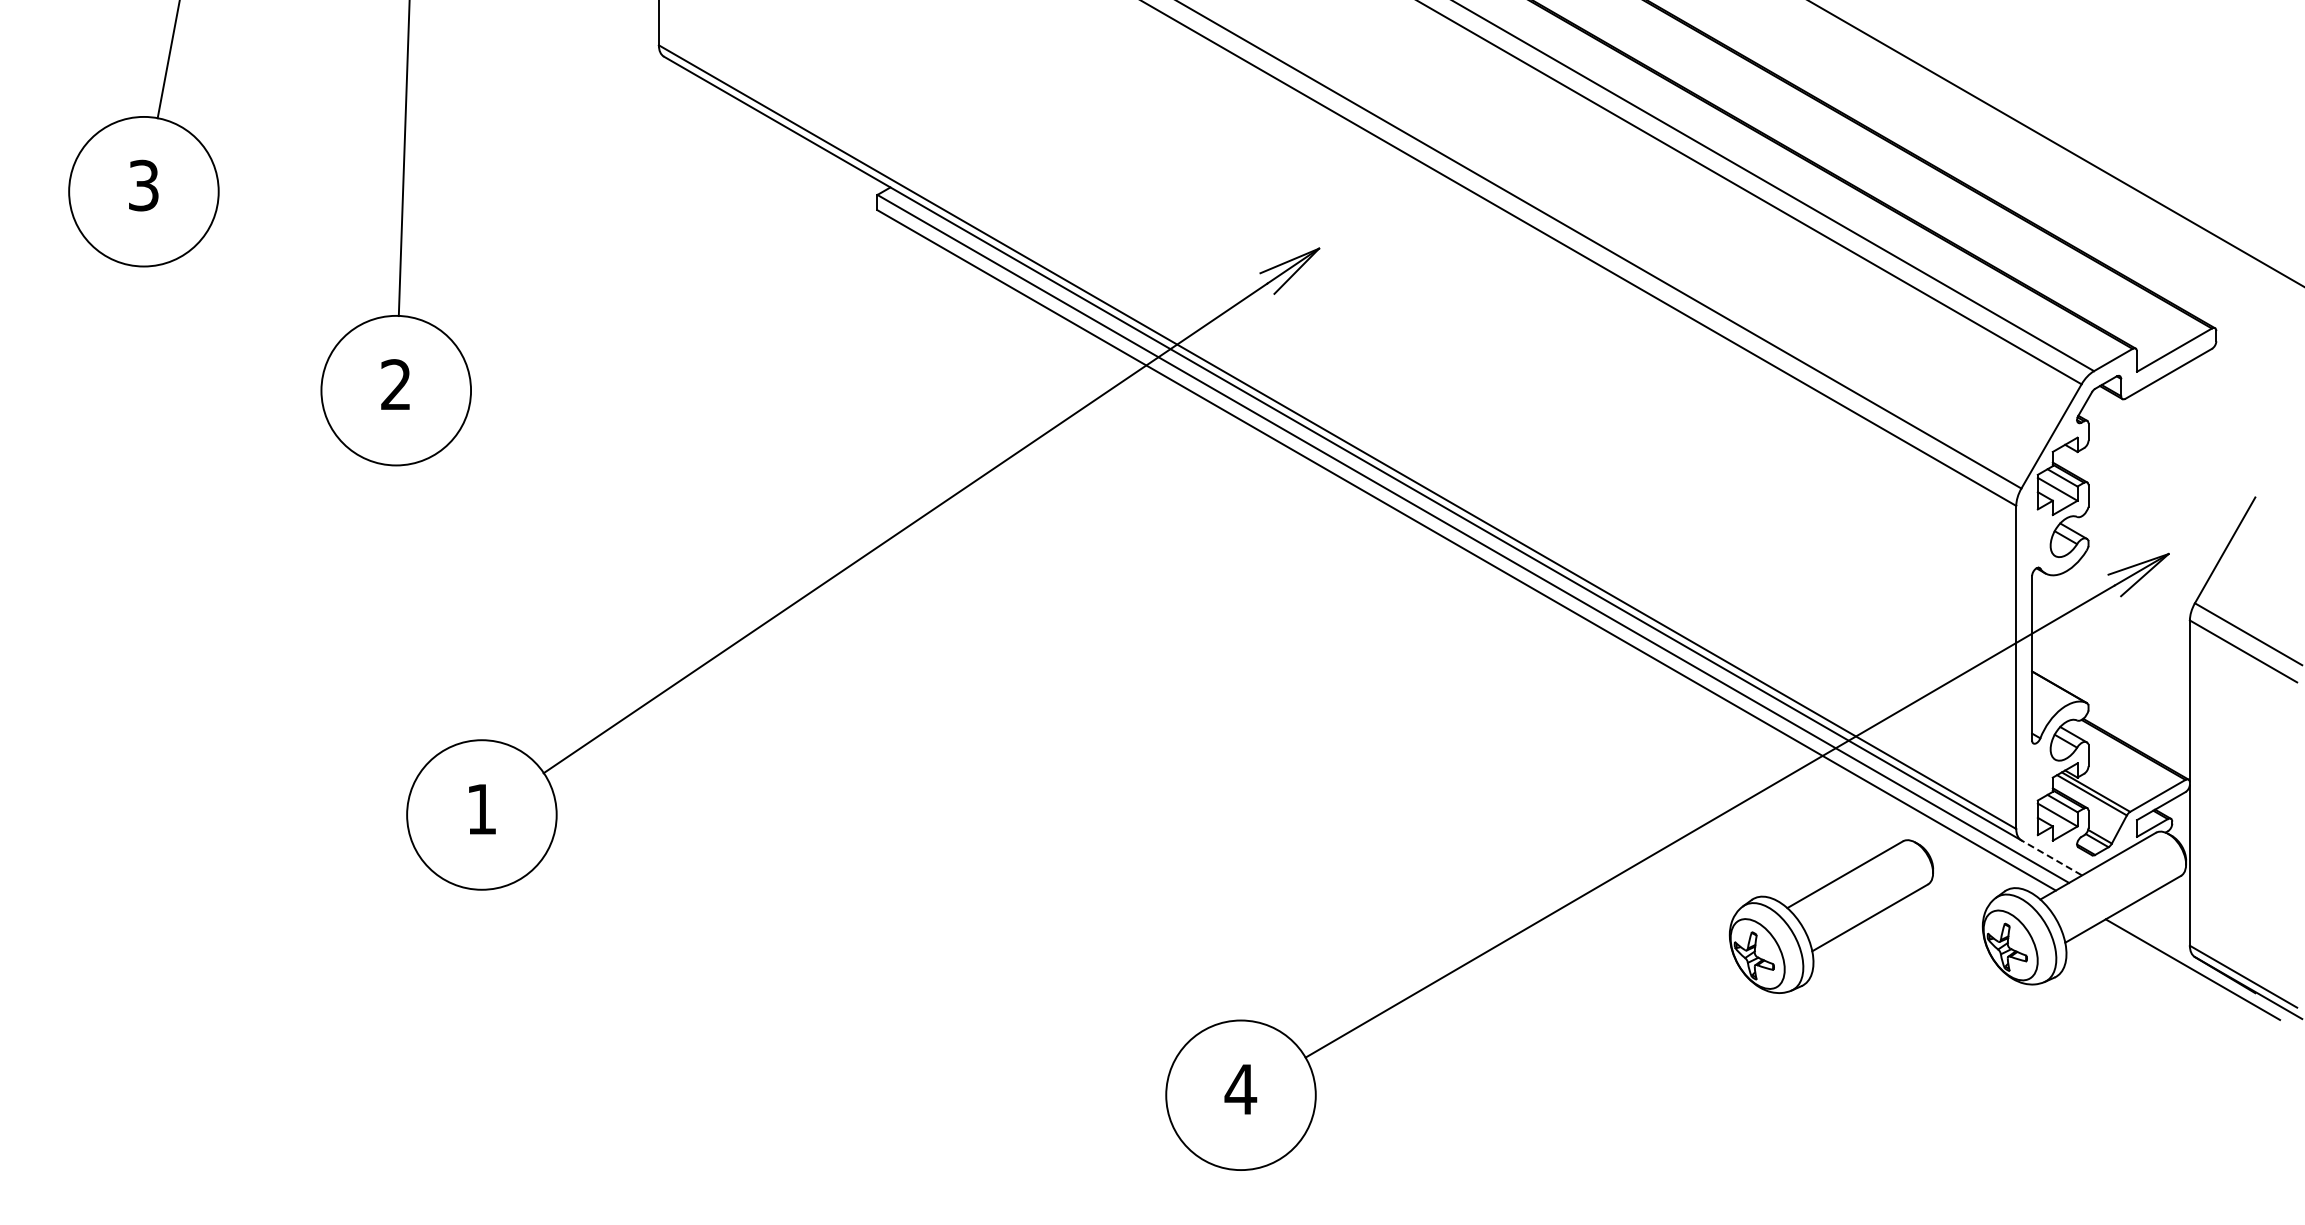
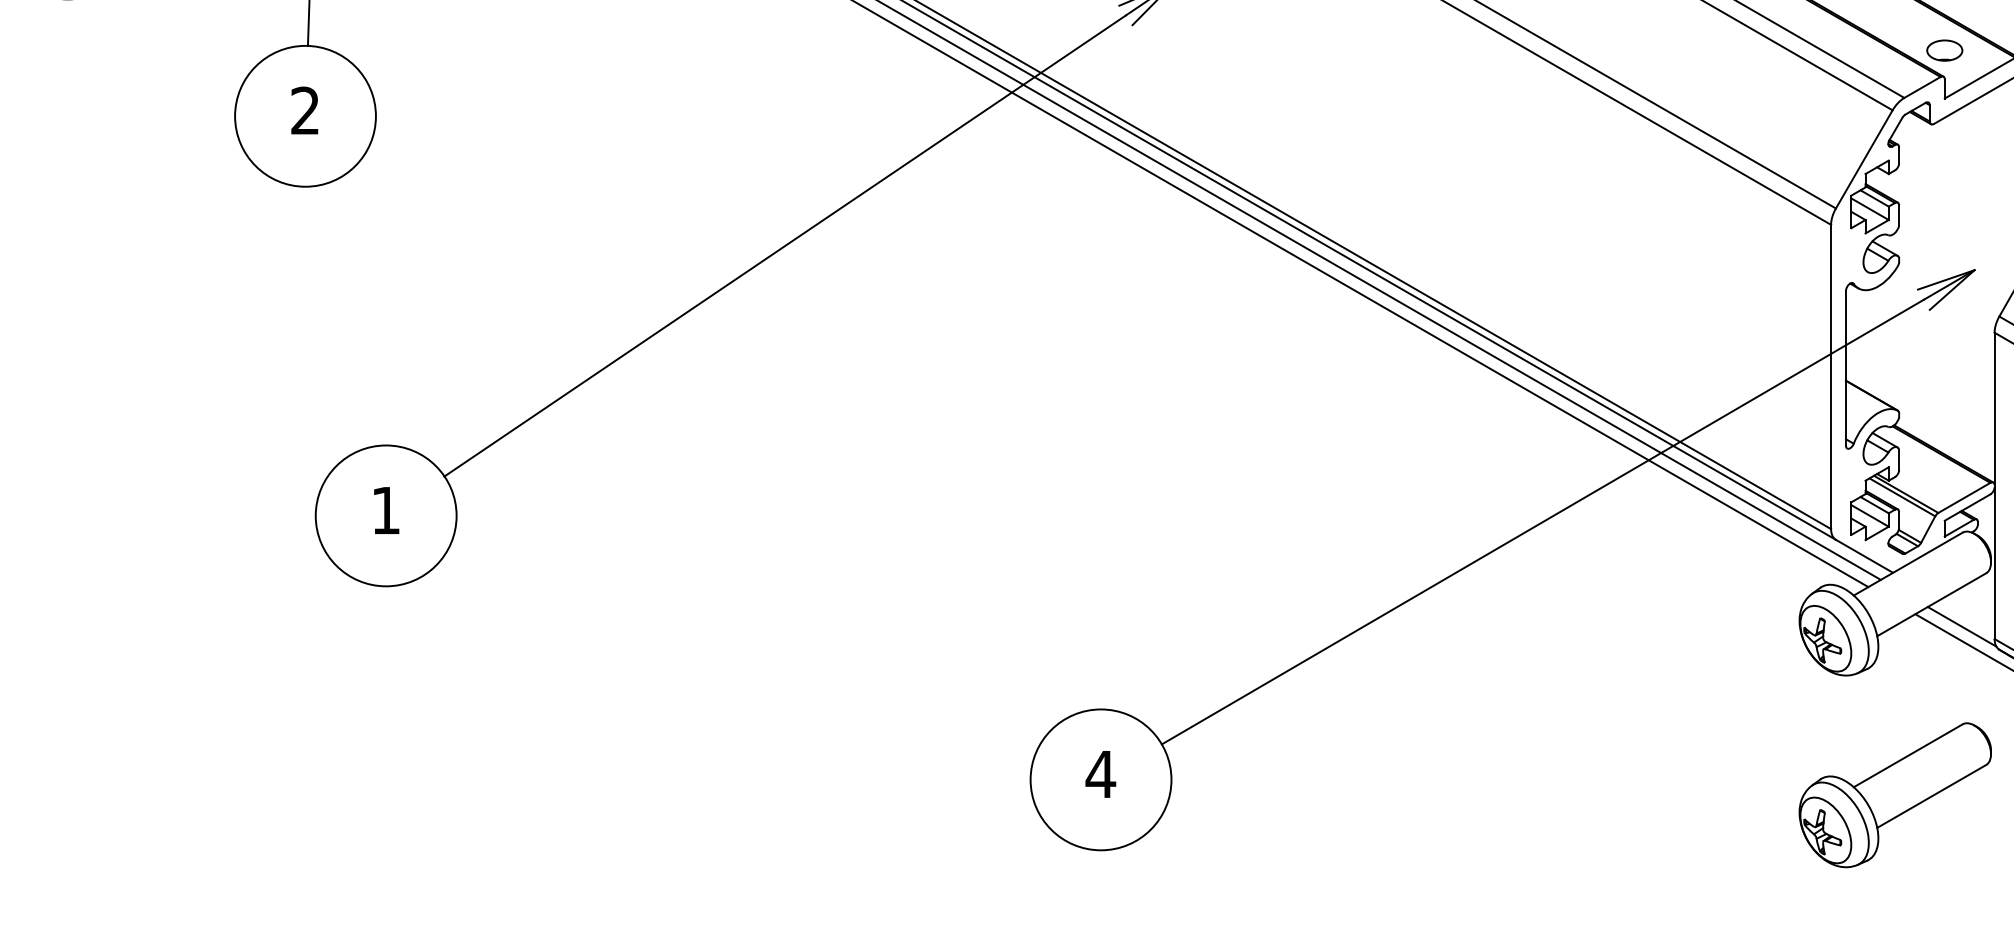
part: (2136, 320) -> (1944, 50), added
line: (2051, 857) -> (1864, 555), dashed -> solid
part: (1831, 916) -> (1895, 795), moved
line: (2154, 932) -> (1961, 626), added

